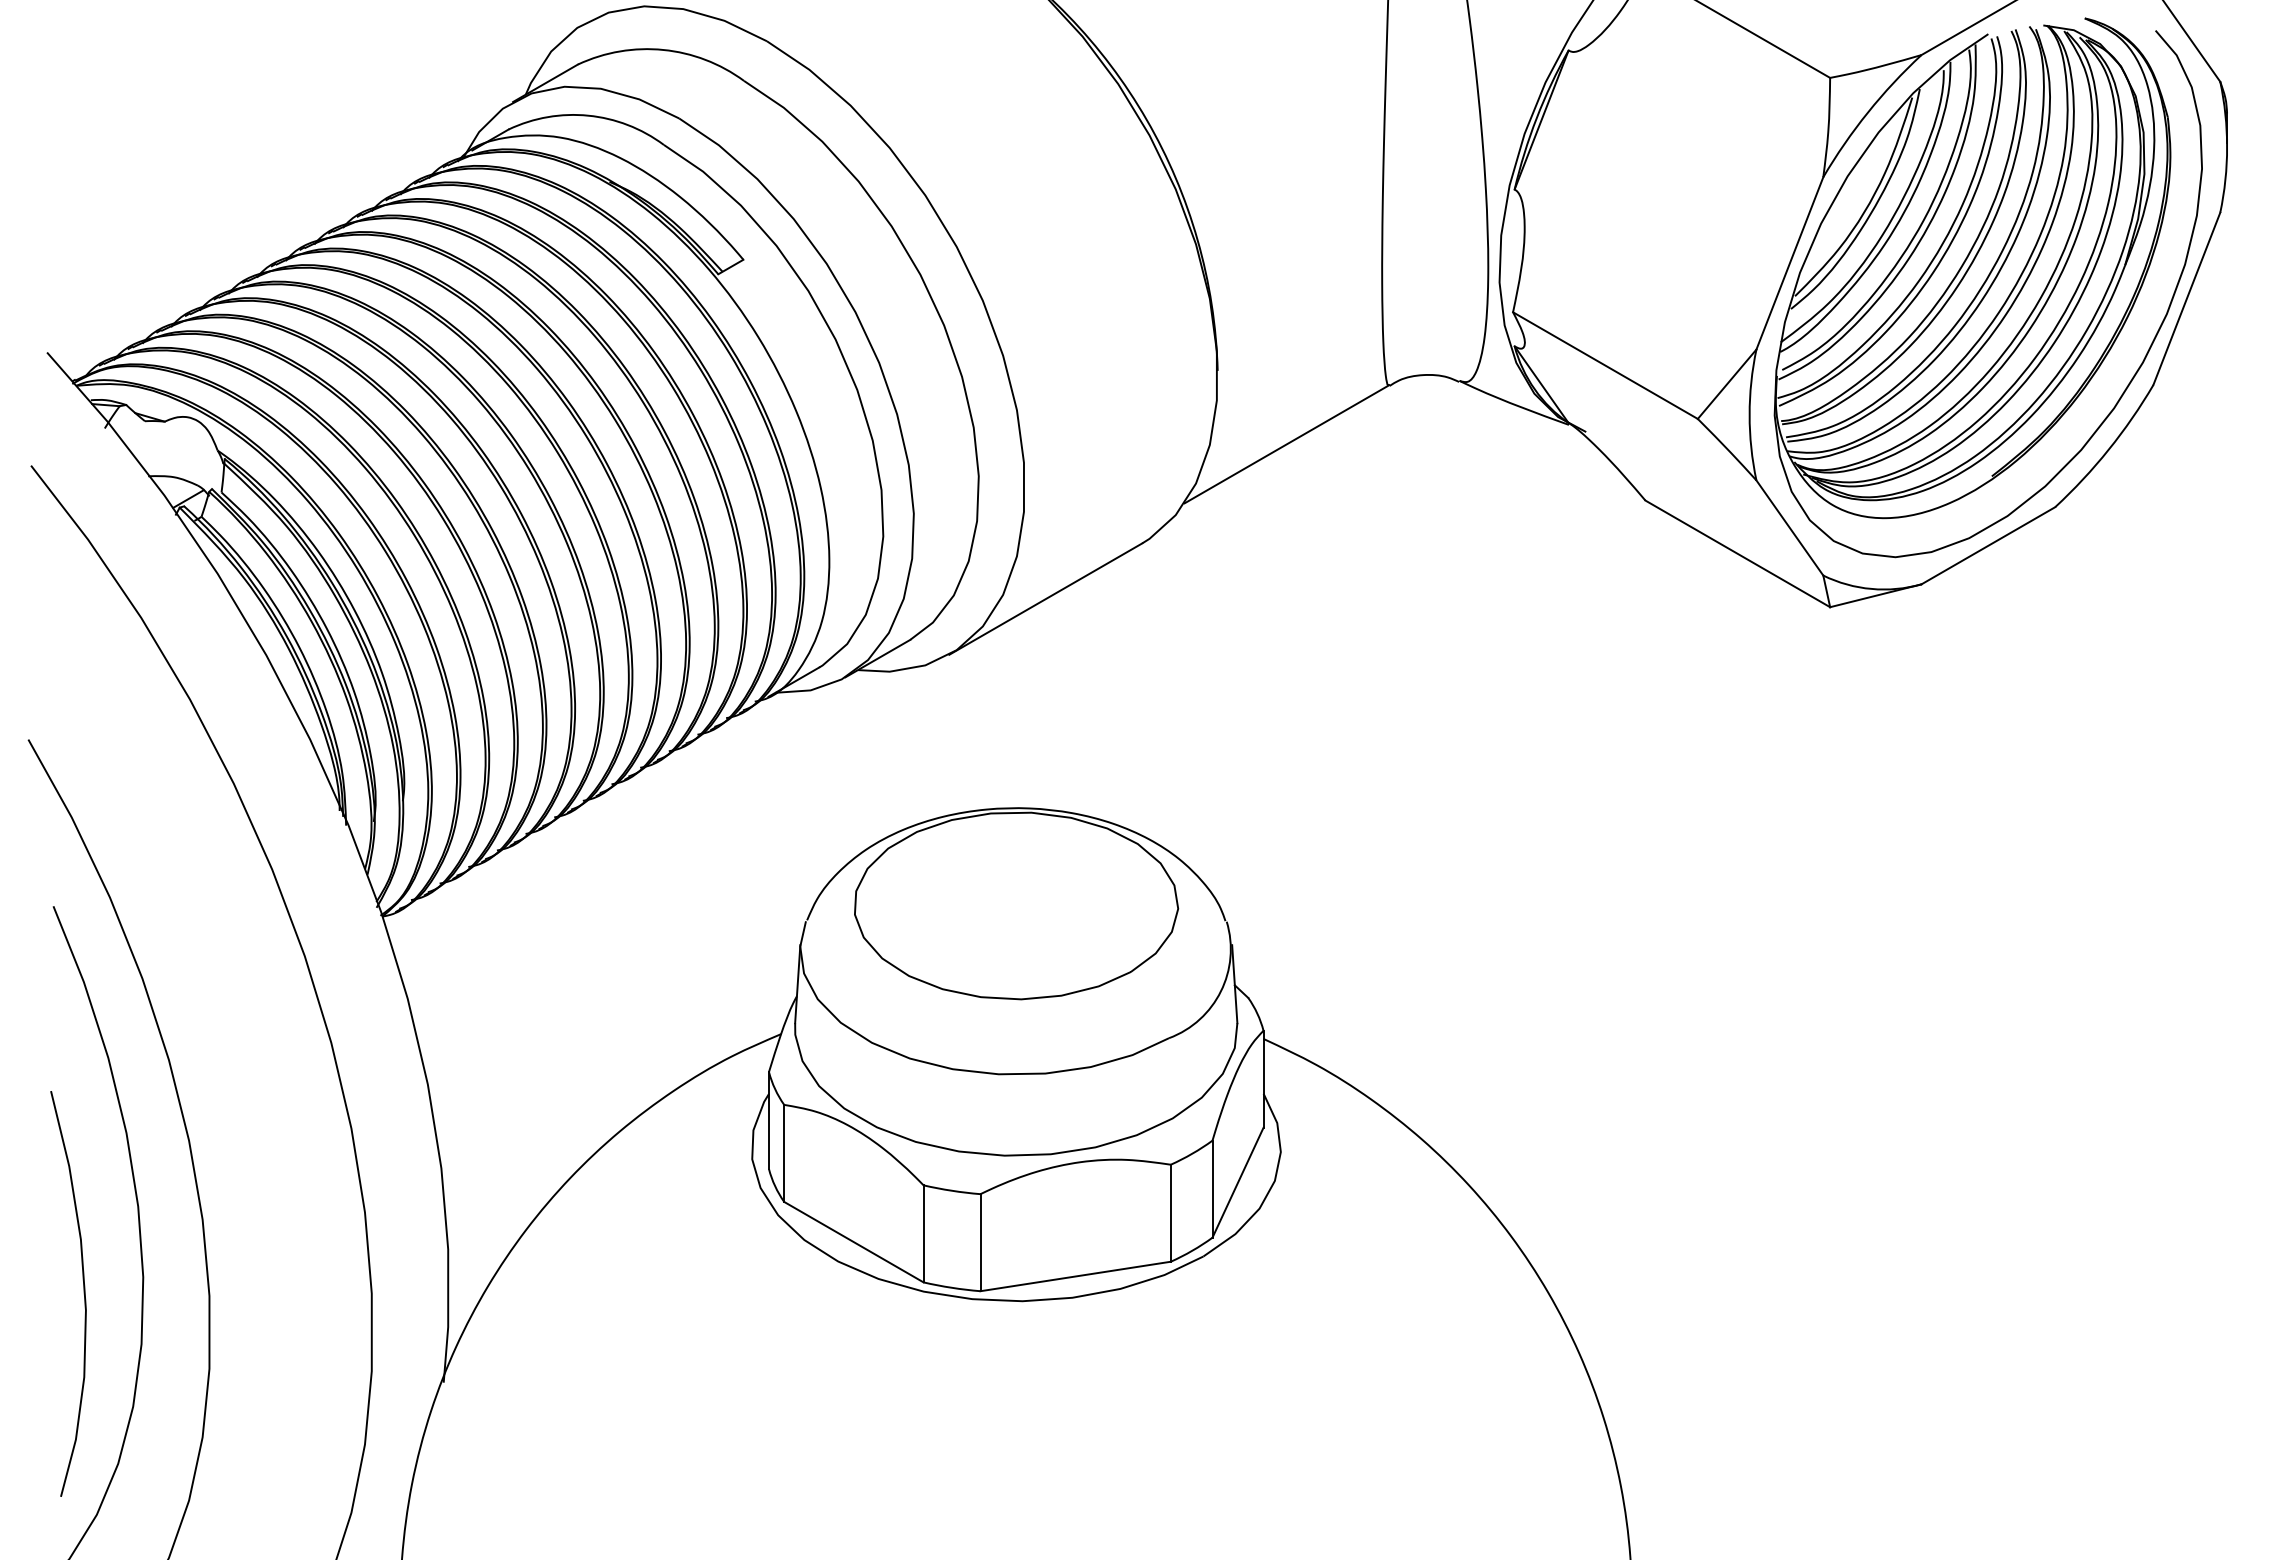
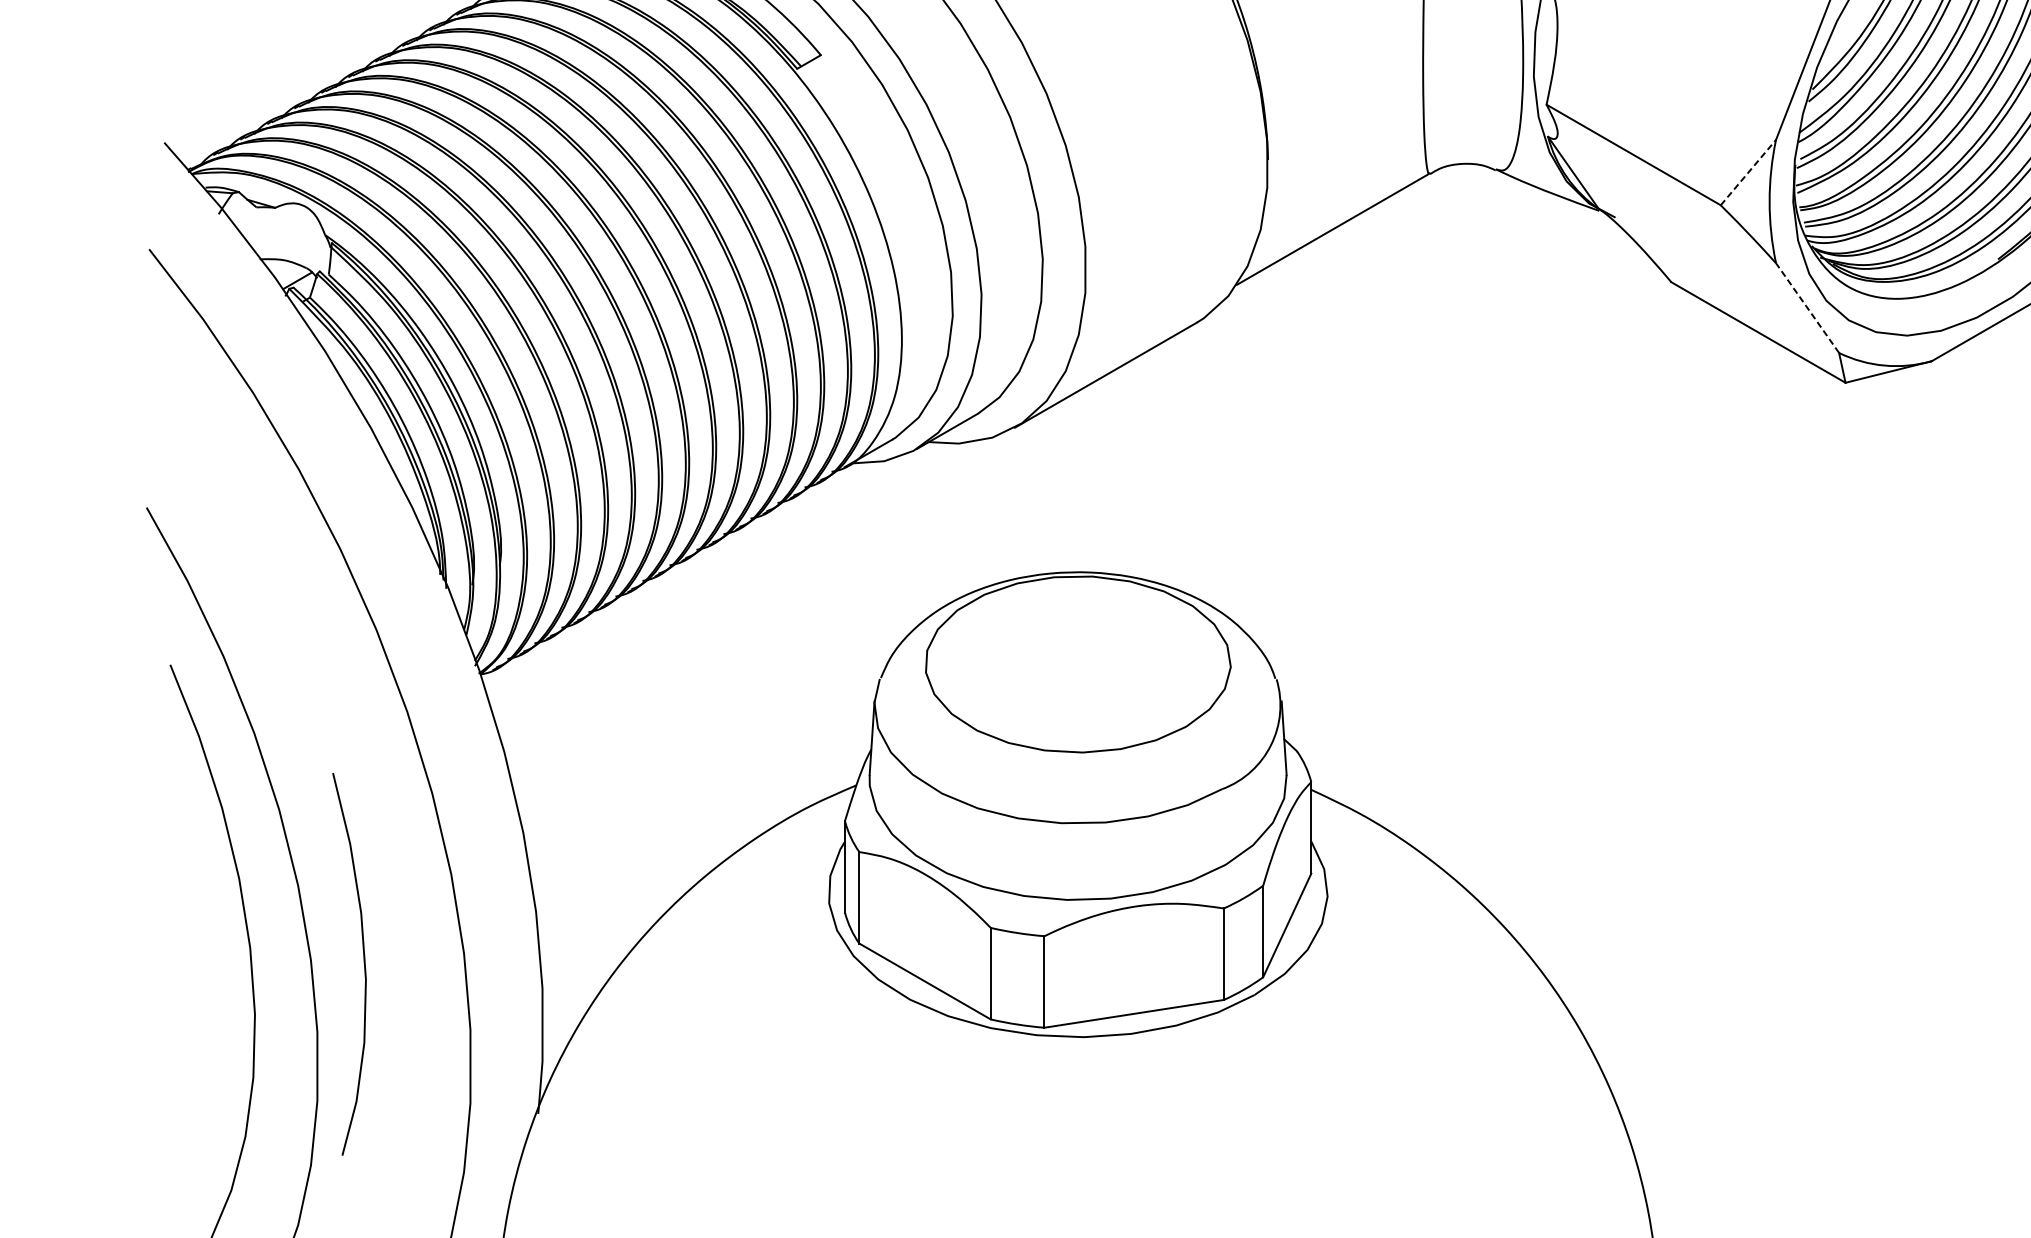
line: (1727, 383) -> (1748, 171), solid -> dashed
line: (1789, 527) -> (1807, 307), solid -> dashed
curve: (83, 1293) -> (363, 963), moved

